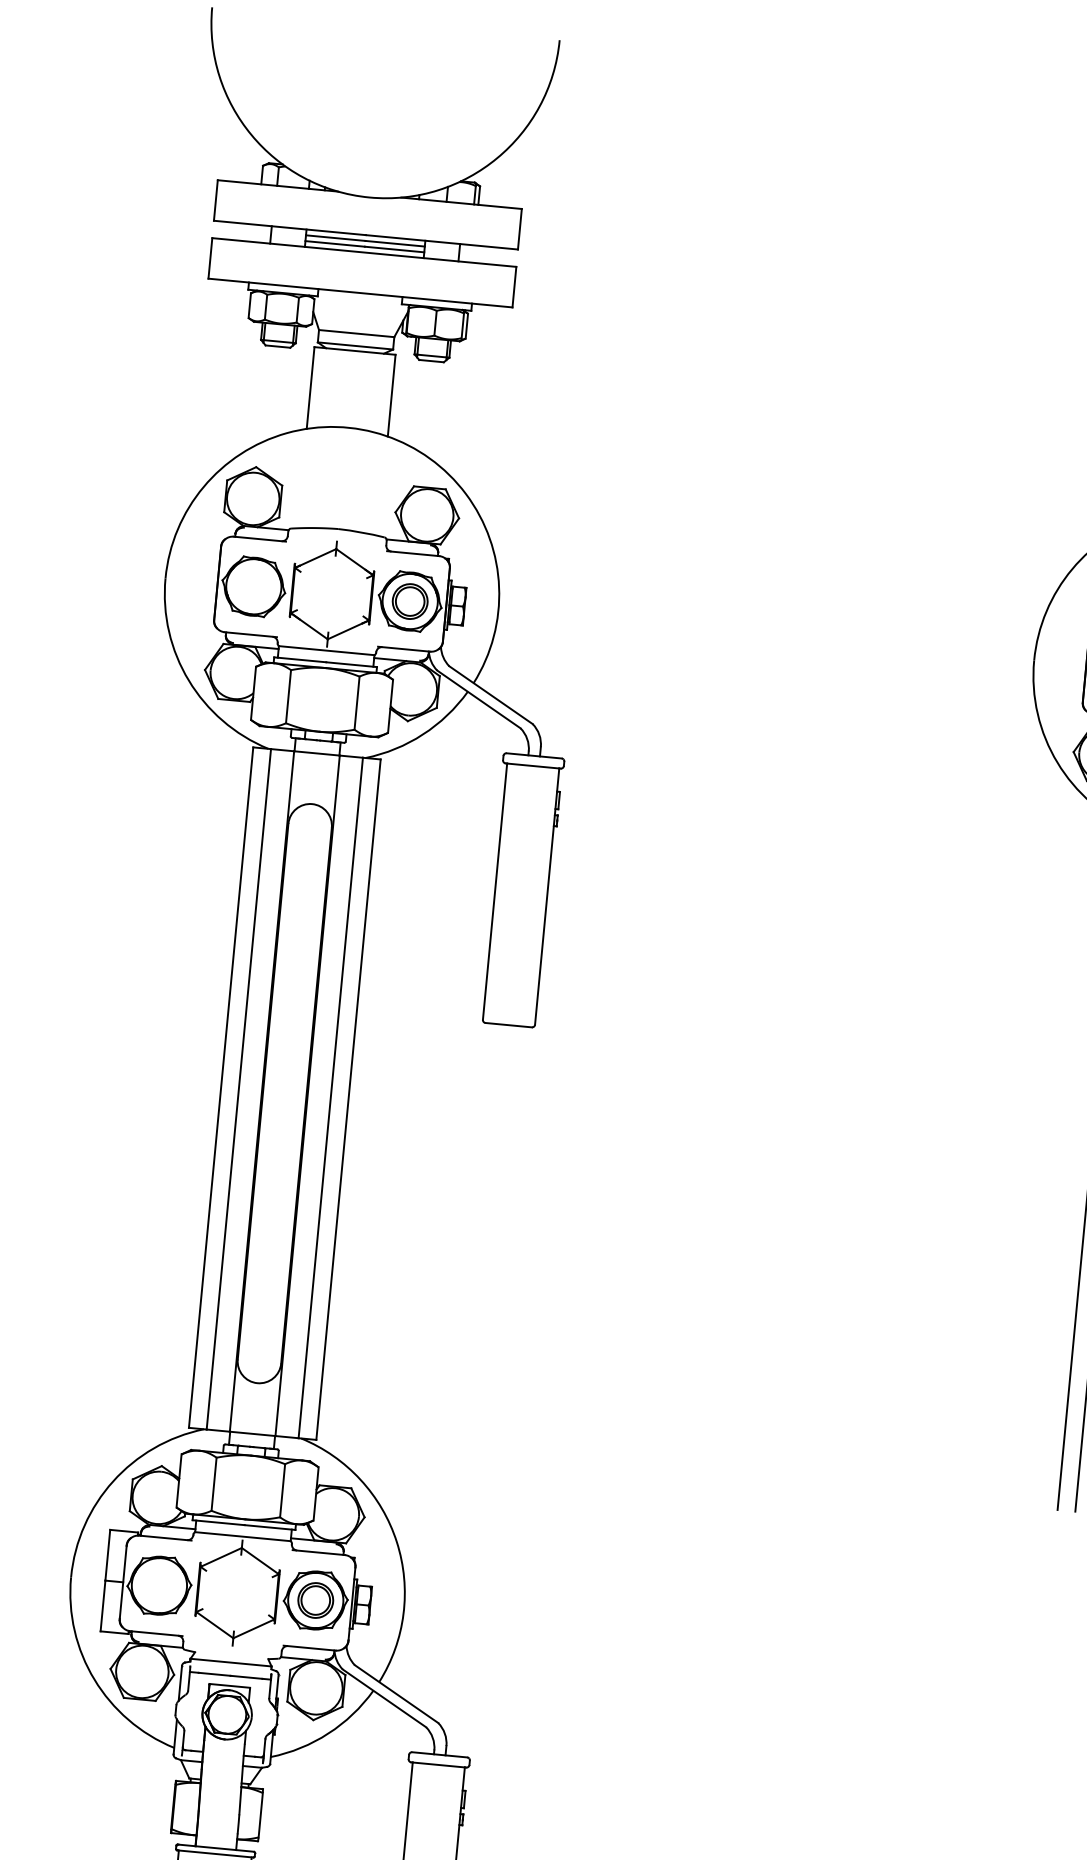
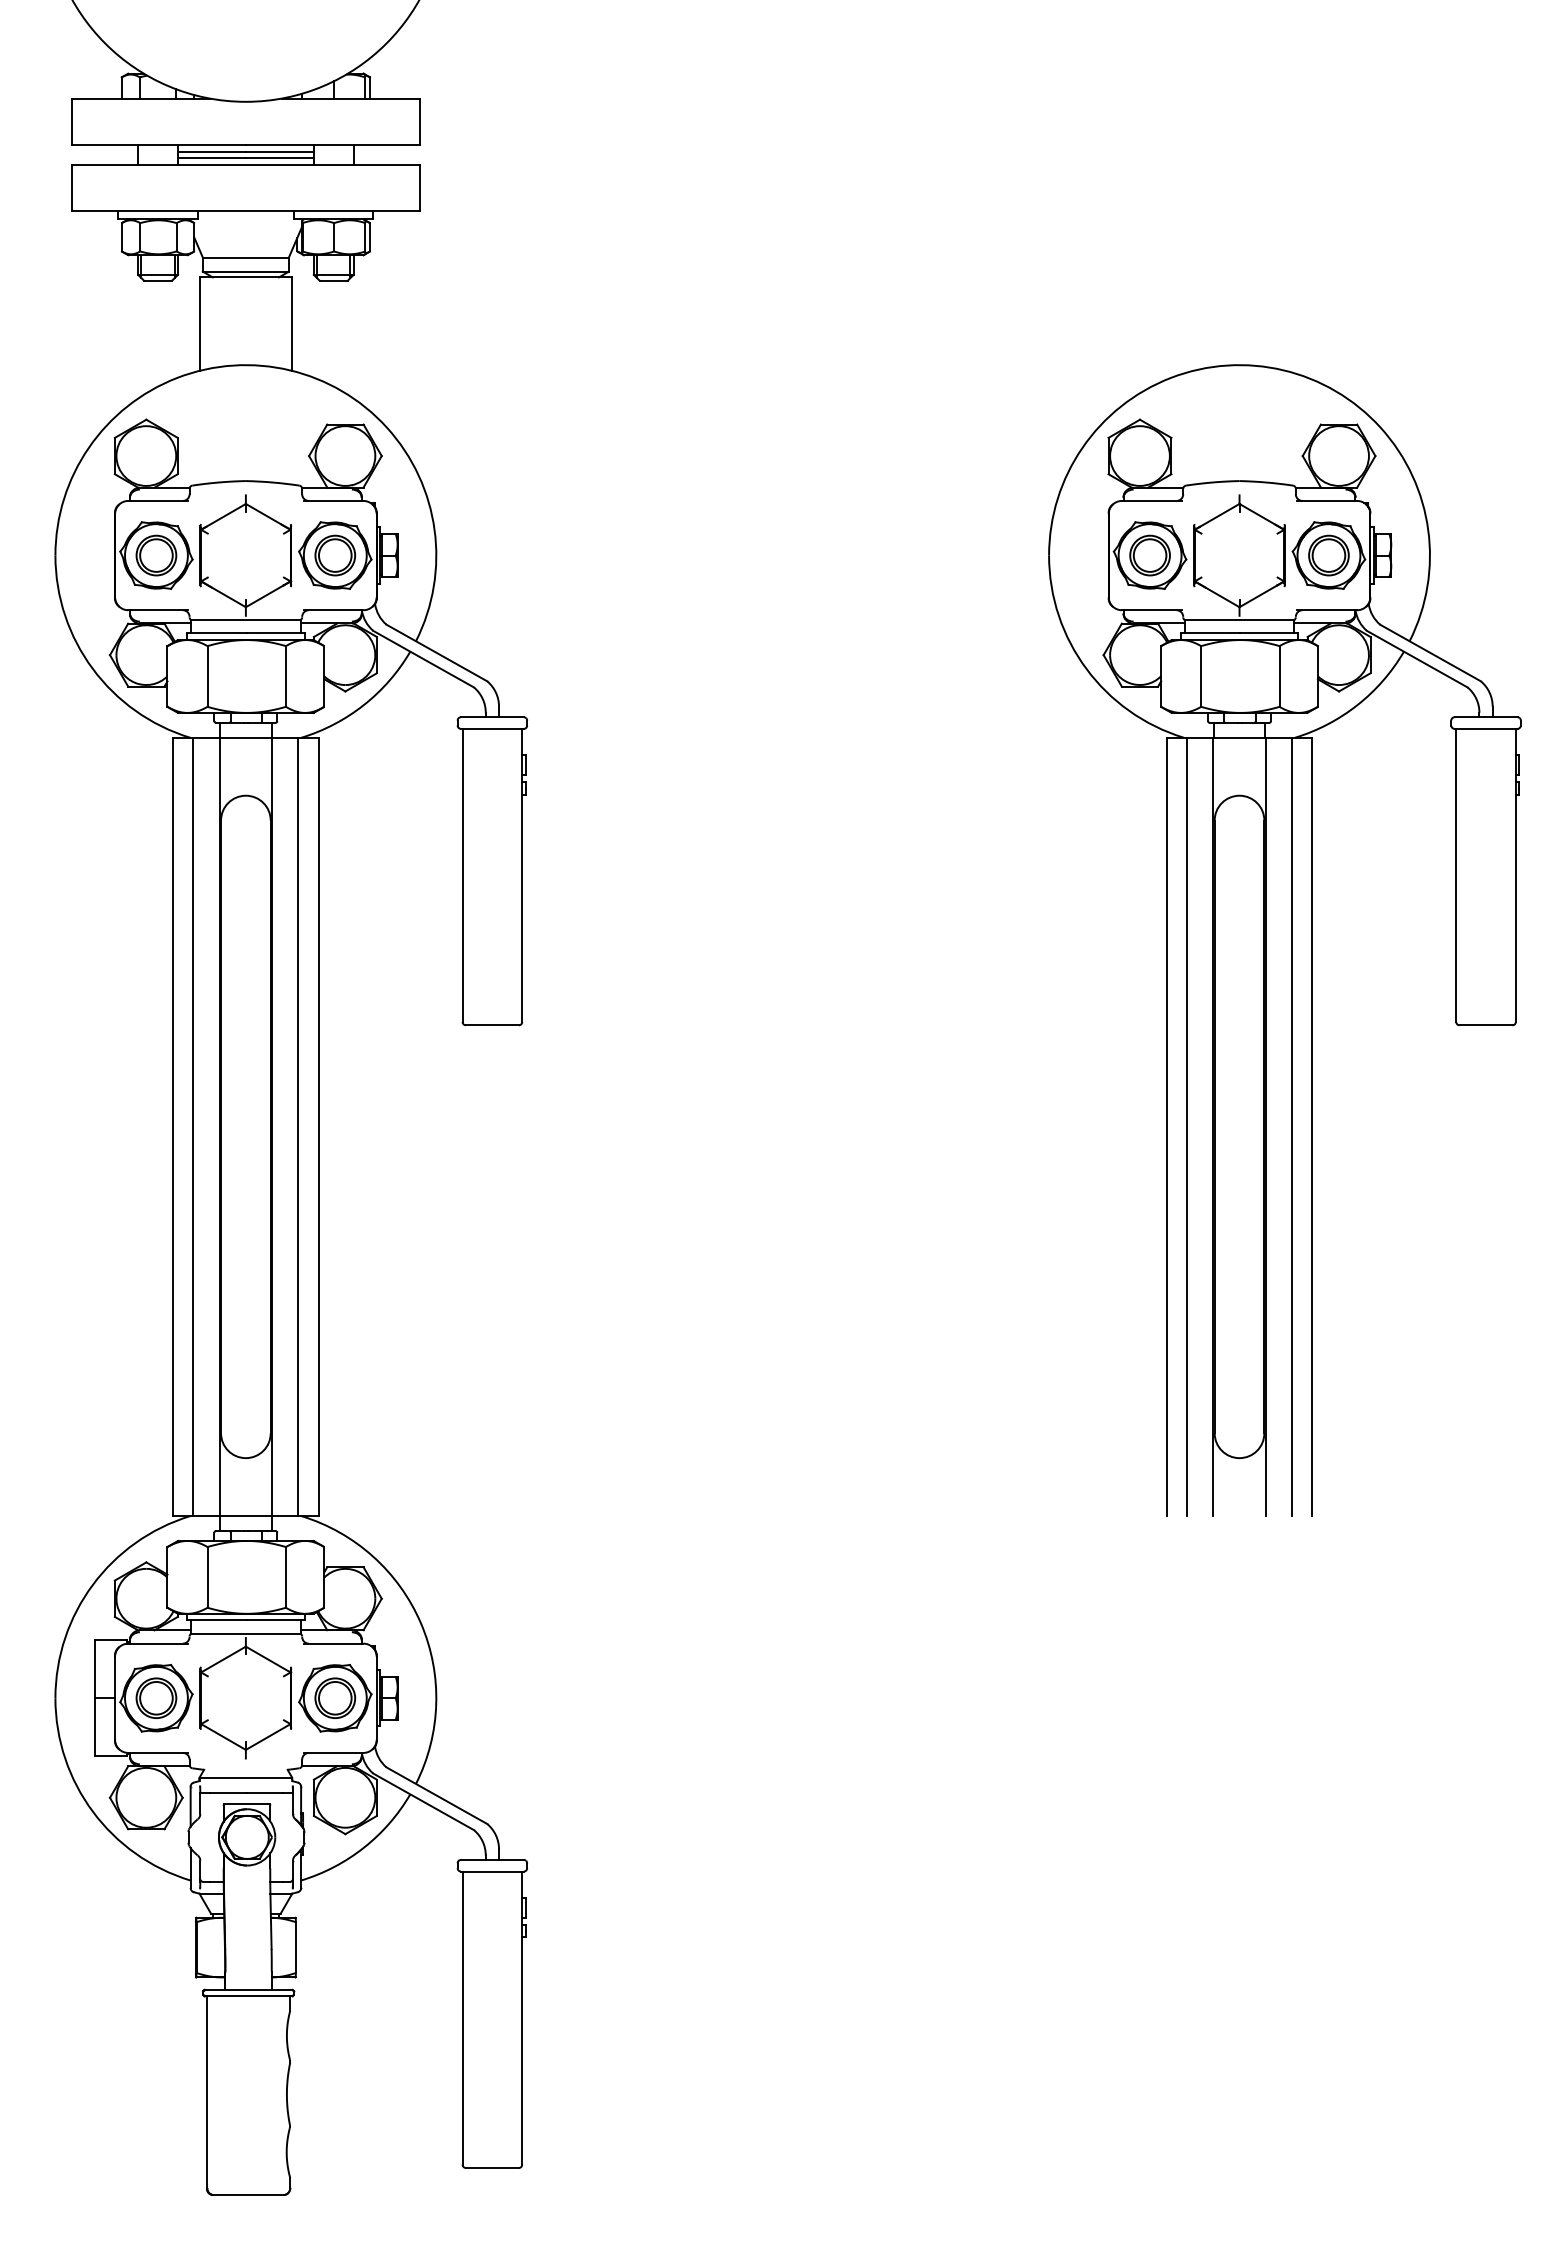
part: (253, 586) -> (156, 555), added
part: (159, 1585) -> (156, 1697), added

